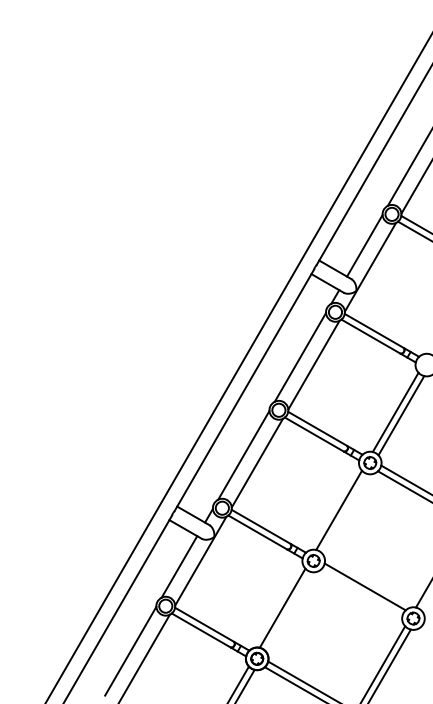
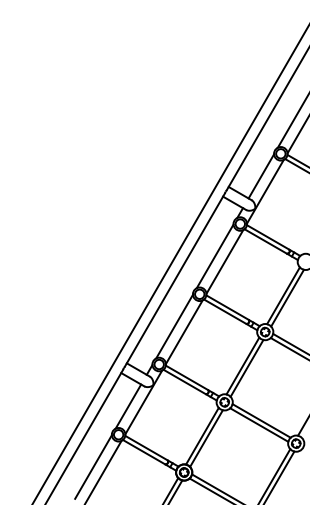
line: (344, 513) -> (246, 368), added
line: (361, 592) -> (258, 424), added
line: (288, 611) -> (206, 438), added

